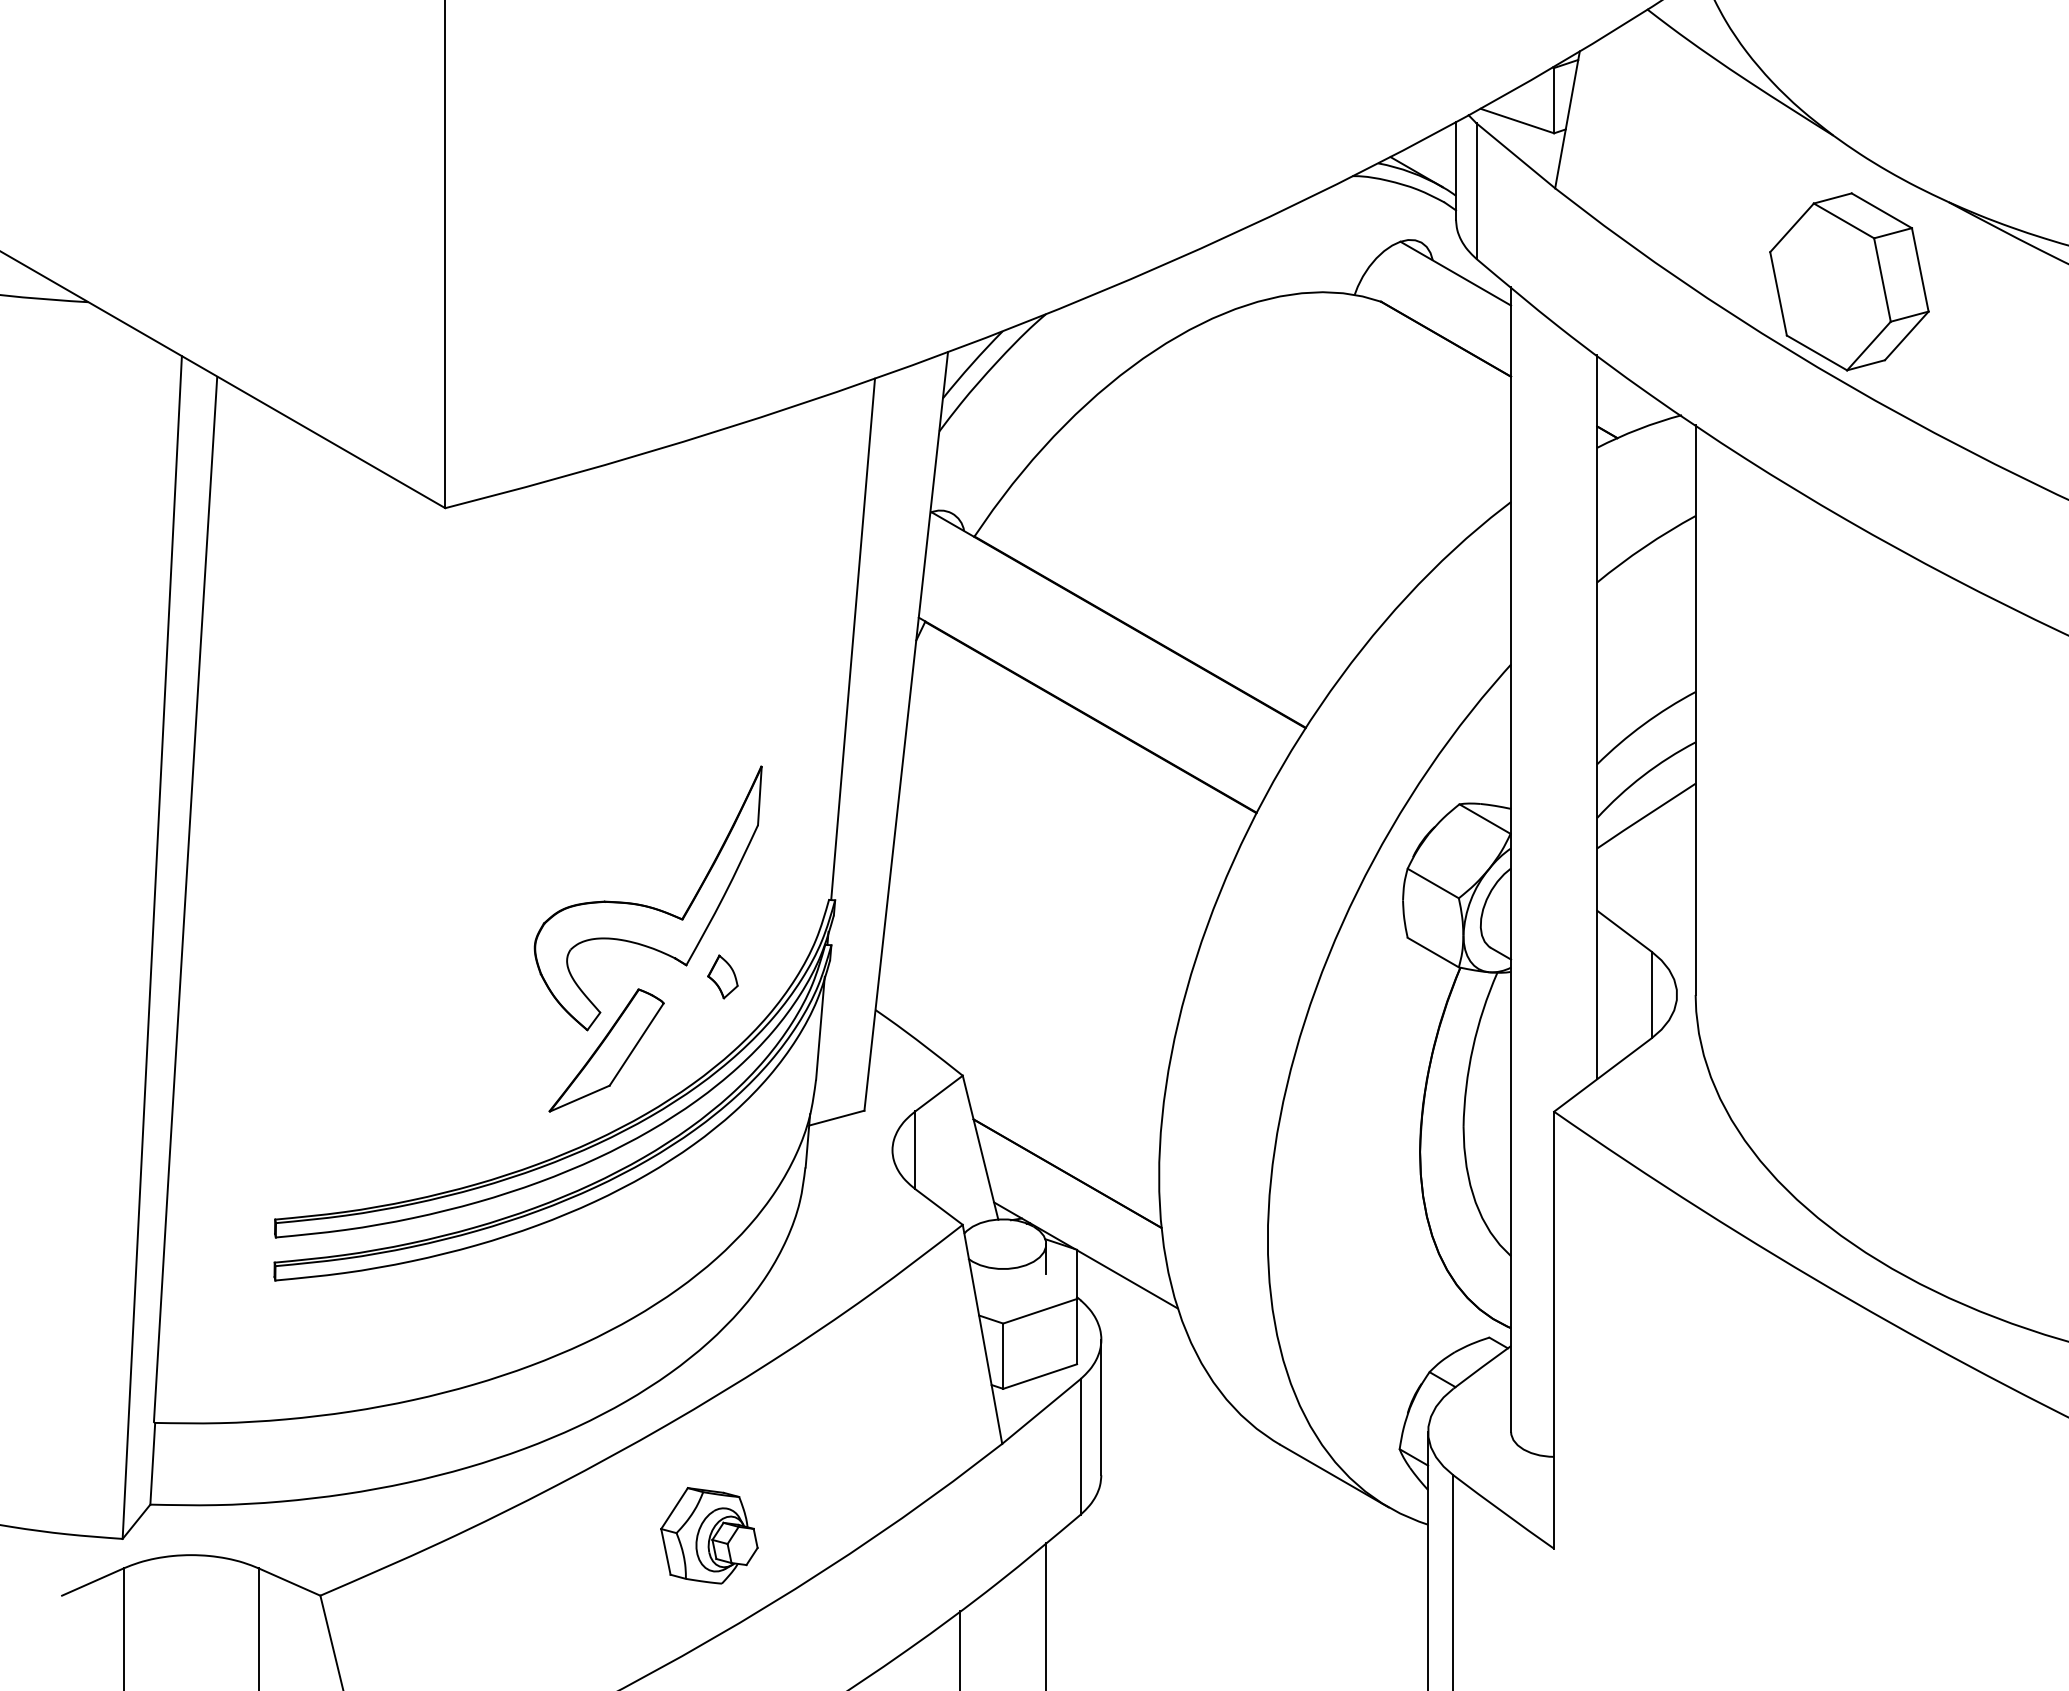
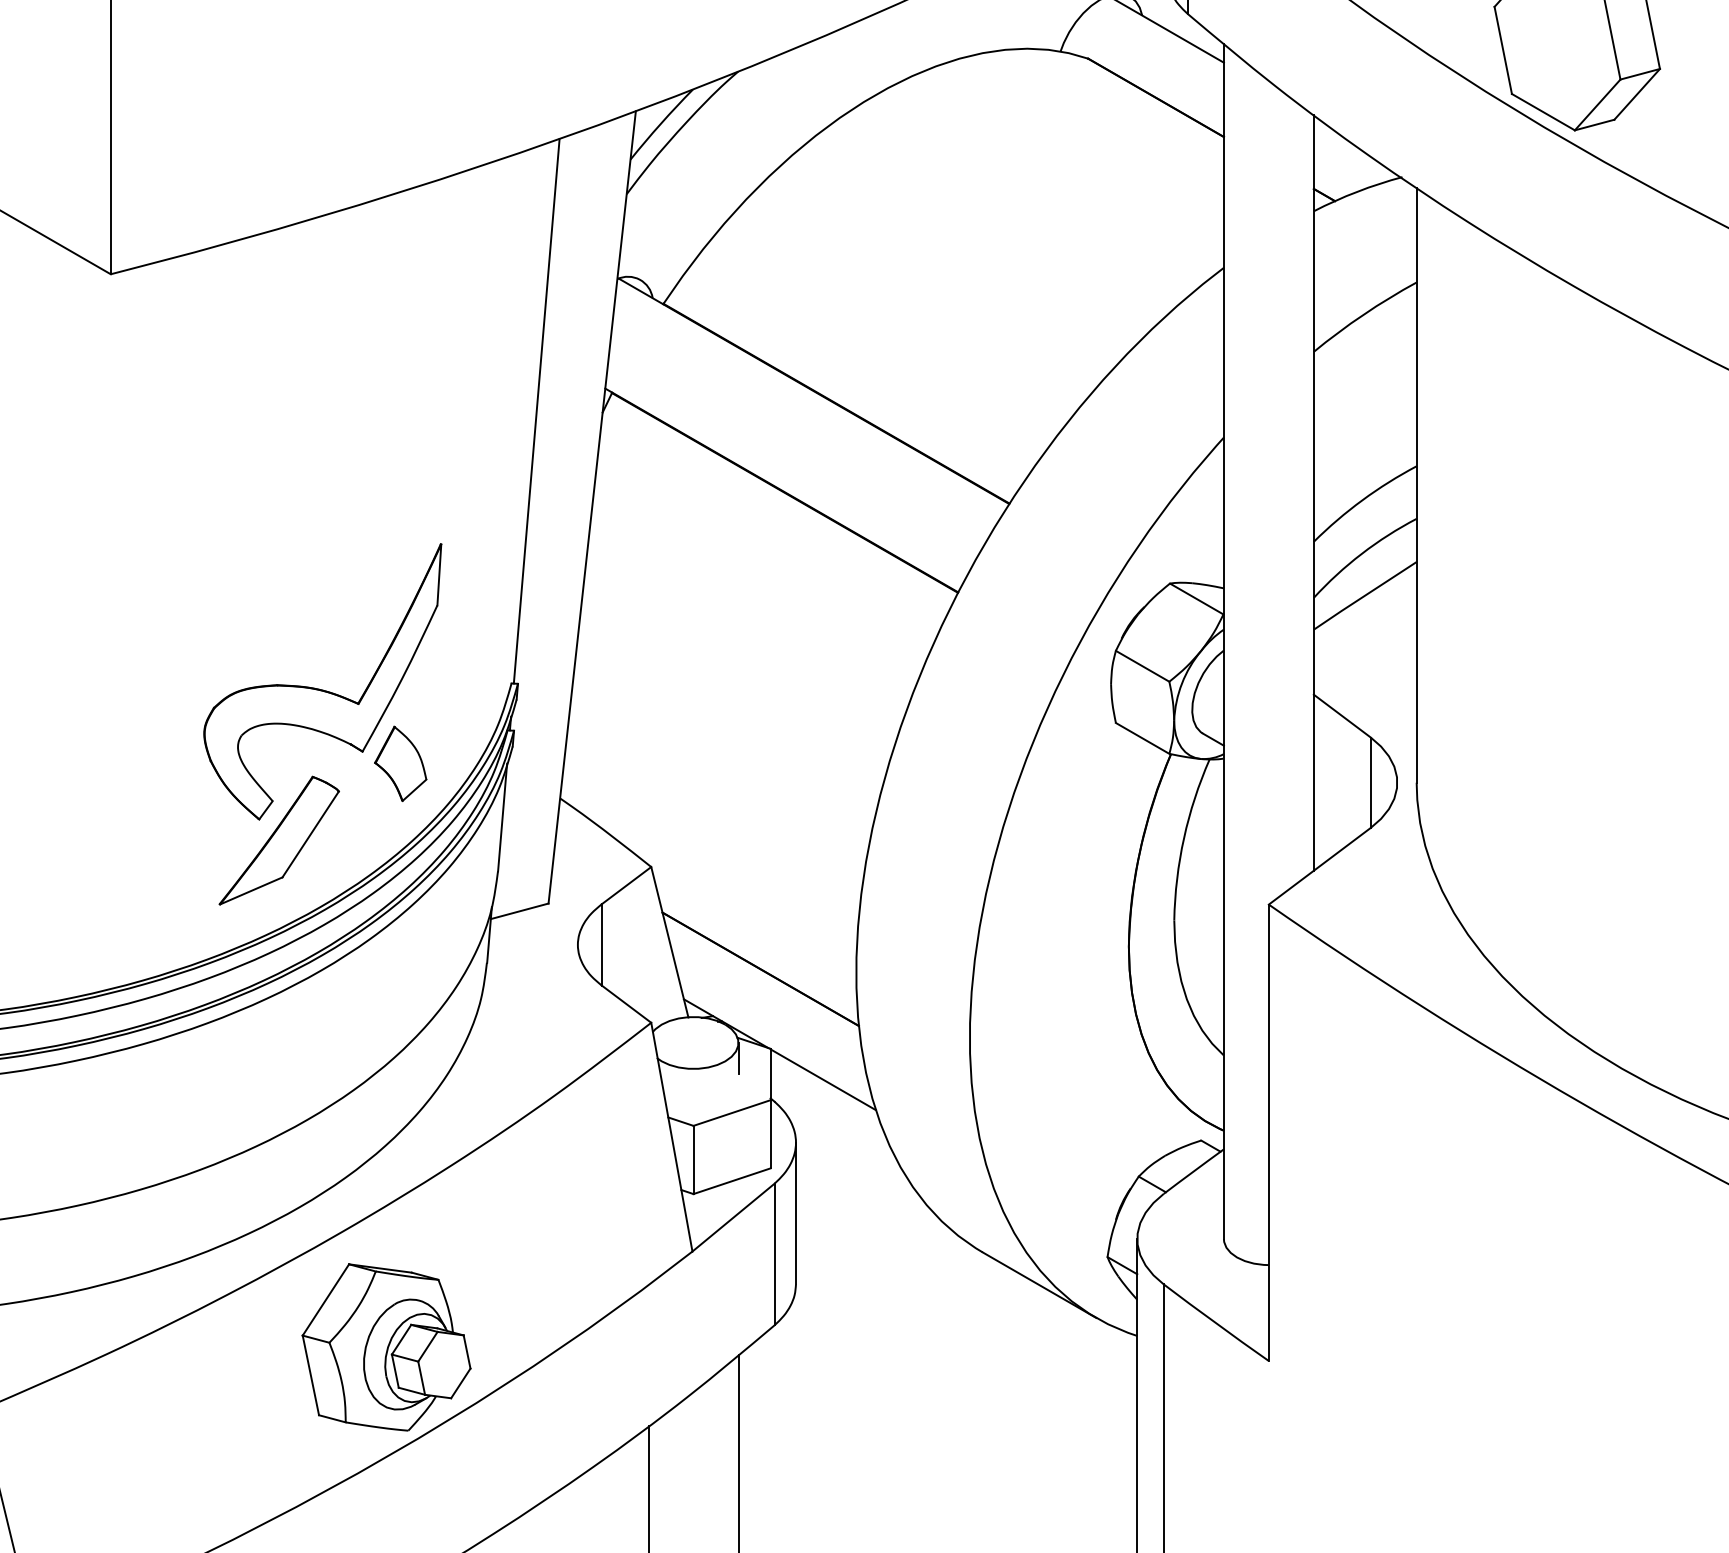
part: (722, 976) -> (400, 763), size x1.67
part: (709, 1535) -> (386, 1347), size x1.67

